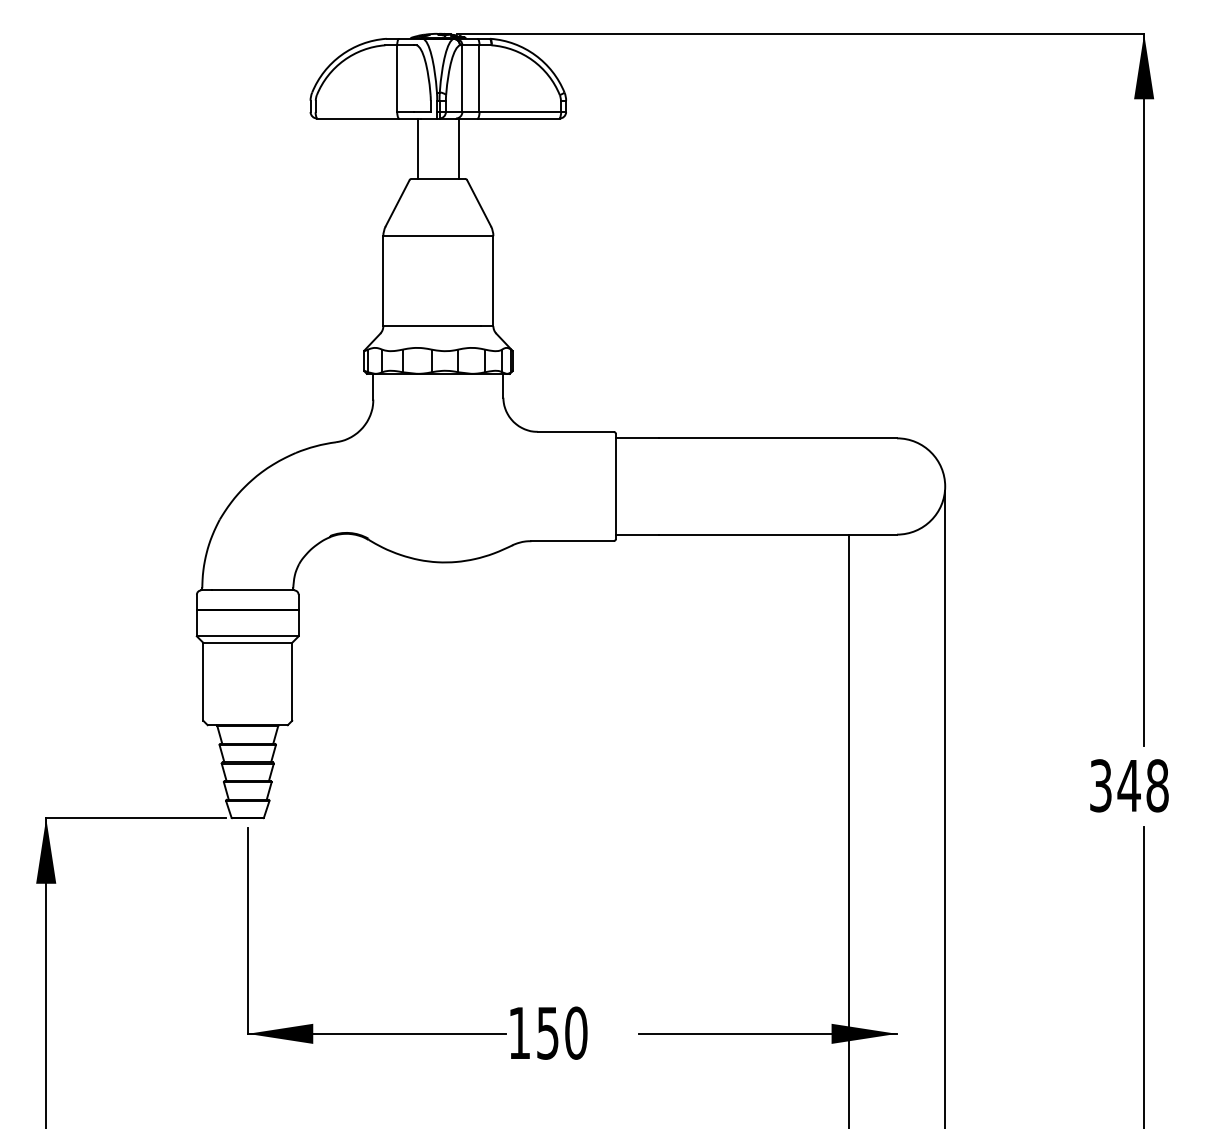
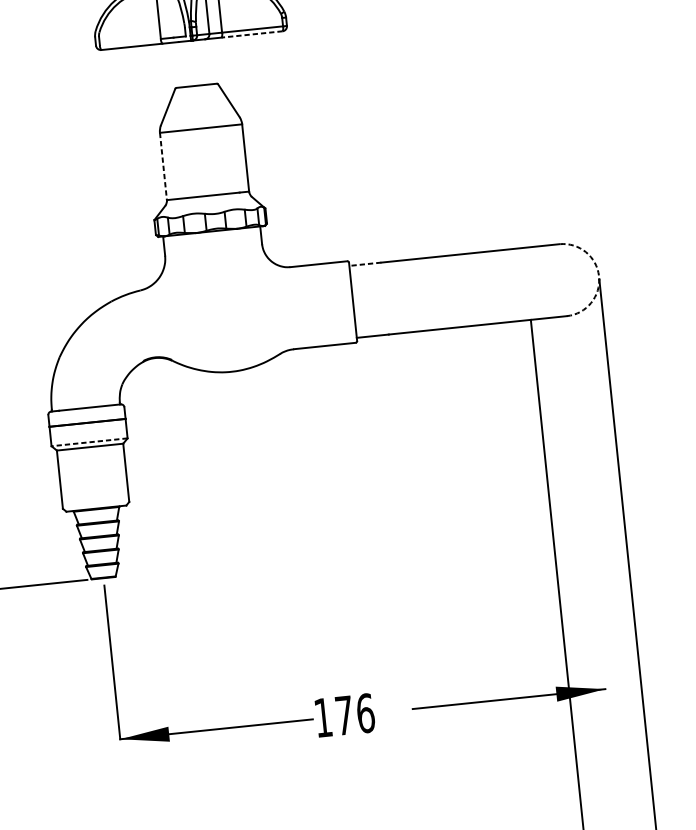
line: (518, 118) -> (251, 34), solid -> dashed
line: (417, 148) -> (178, 64), removed
line: (458, 148) -> (209, 61), removed
line: (383, 281) -> (163, 166), solid -> dashed
line: (636, 438) -> (364, 264), solid -> dashed
arc: (945, 486) -> (599, 276), solid -> dashed
line: (247, 636) -> (89, 442), solid -> dashed
text: (562, 1032) -> (355, 713), 150 -> 176

